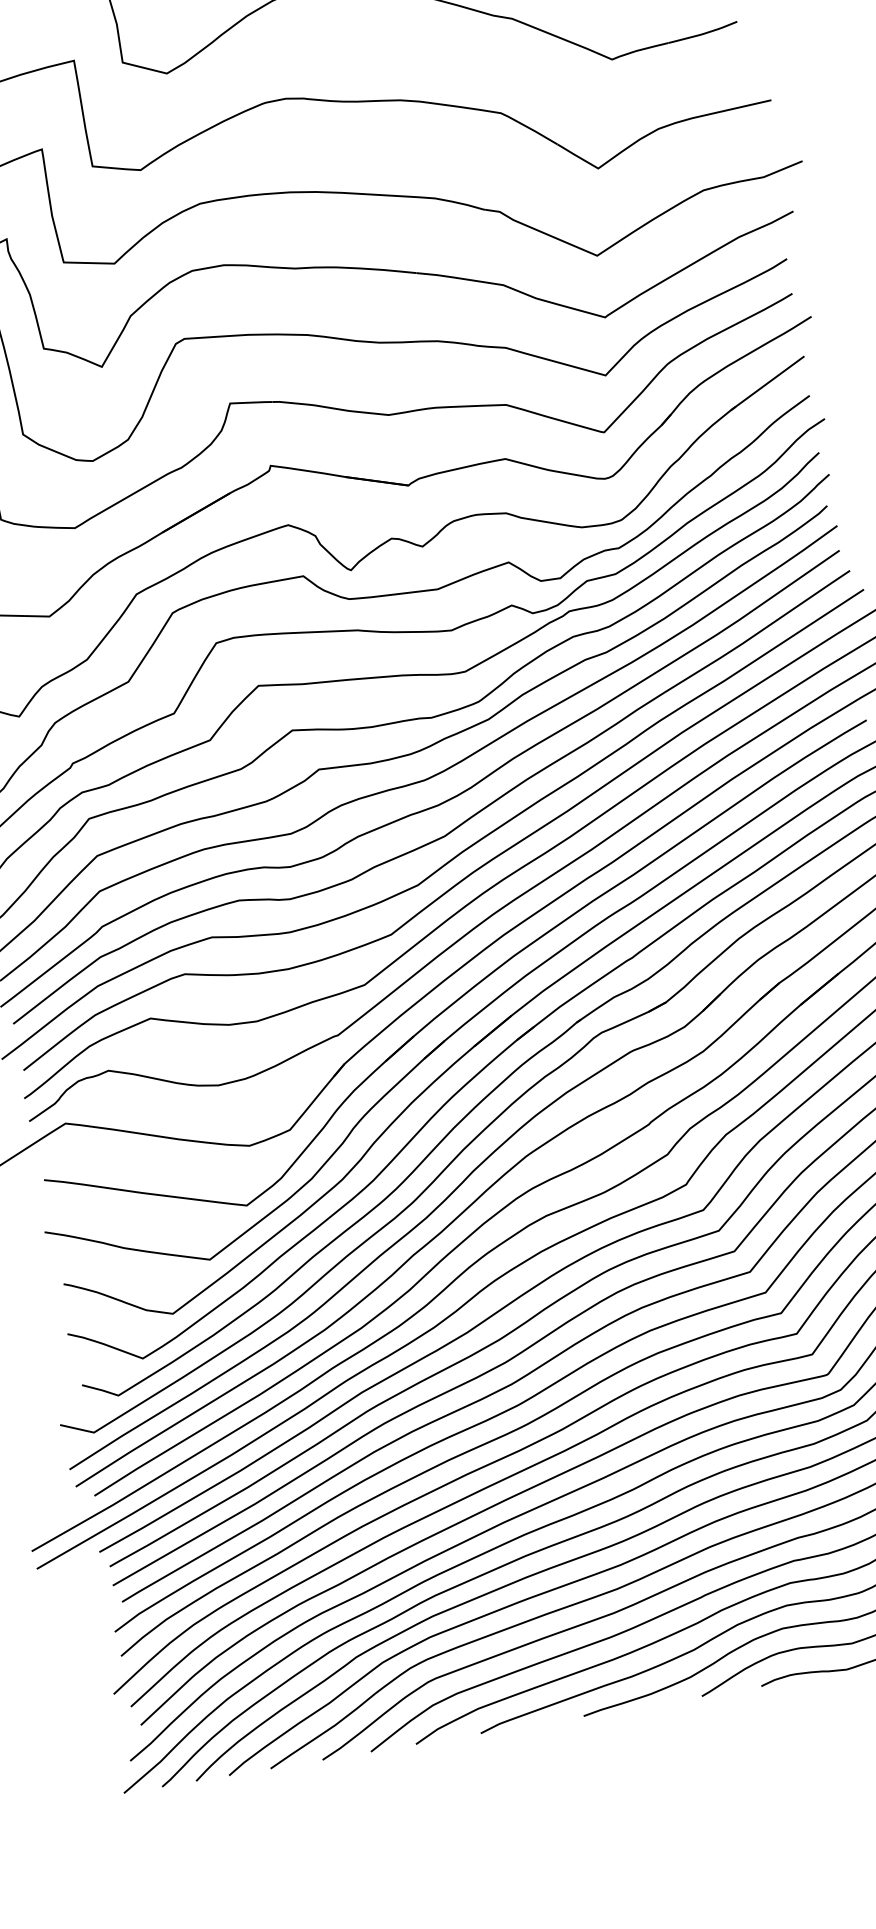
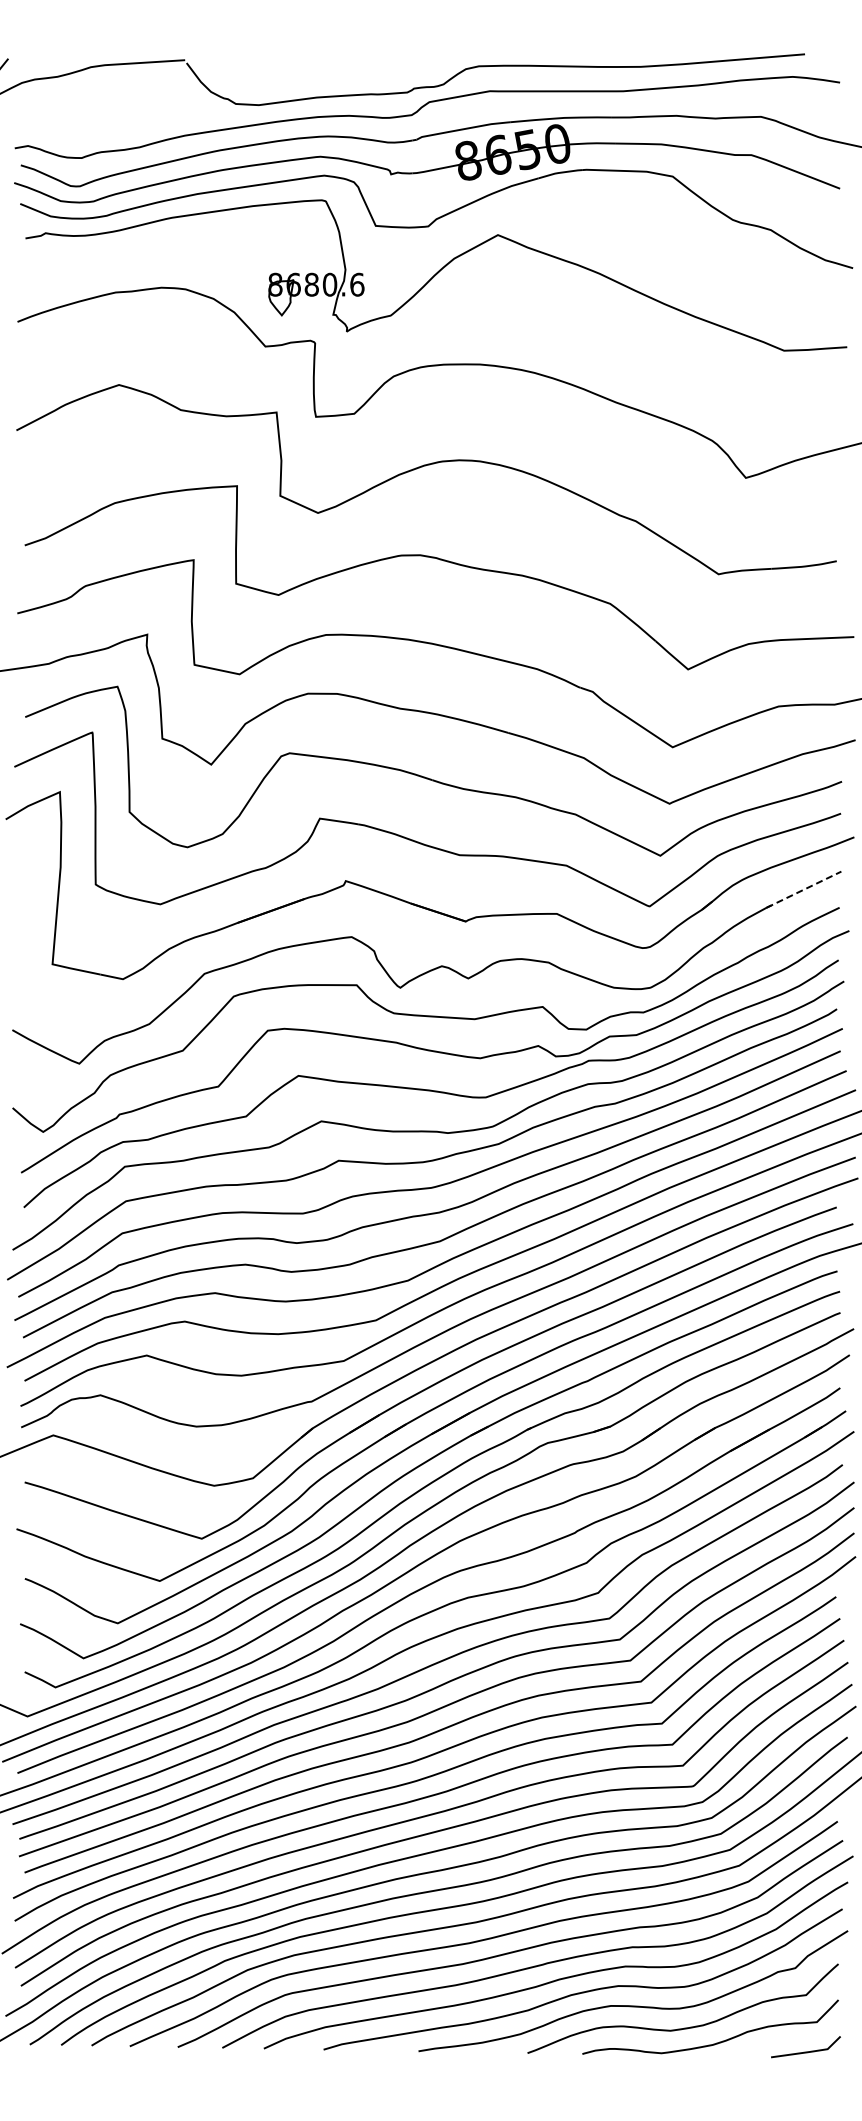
line: (767, 383) -> (803, 889), solid -> dashed

